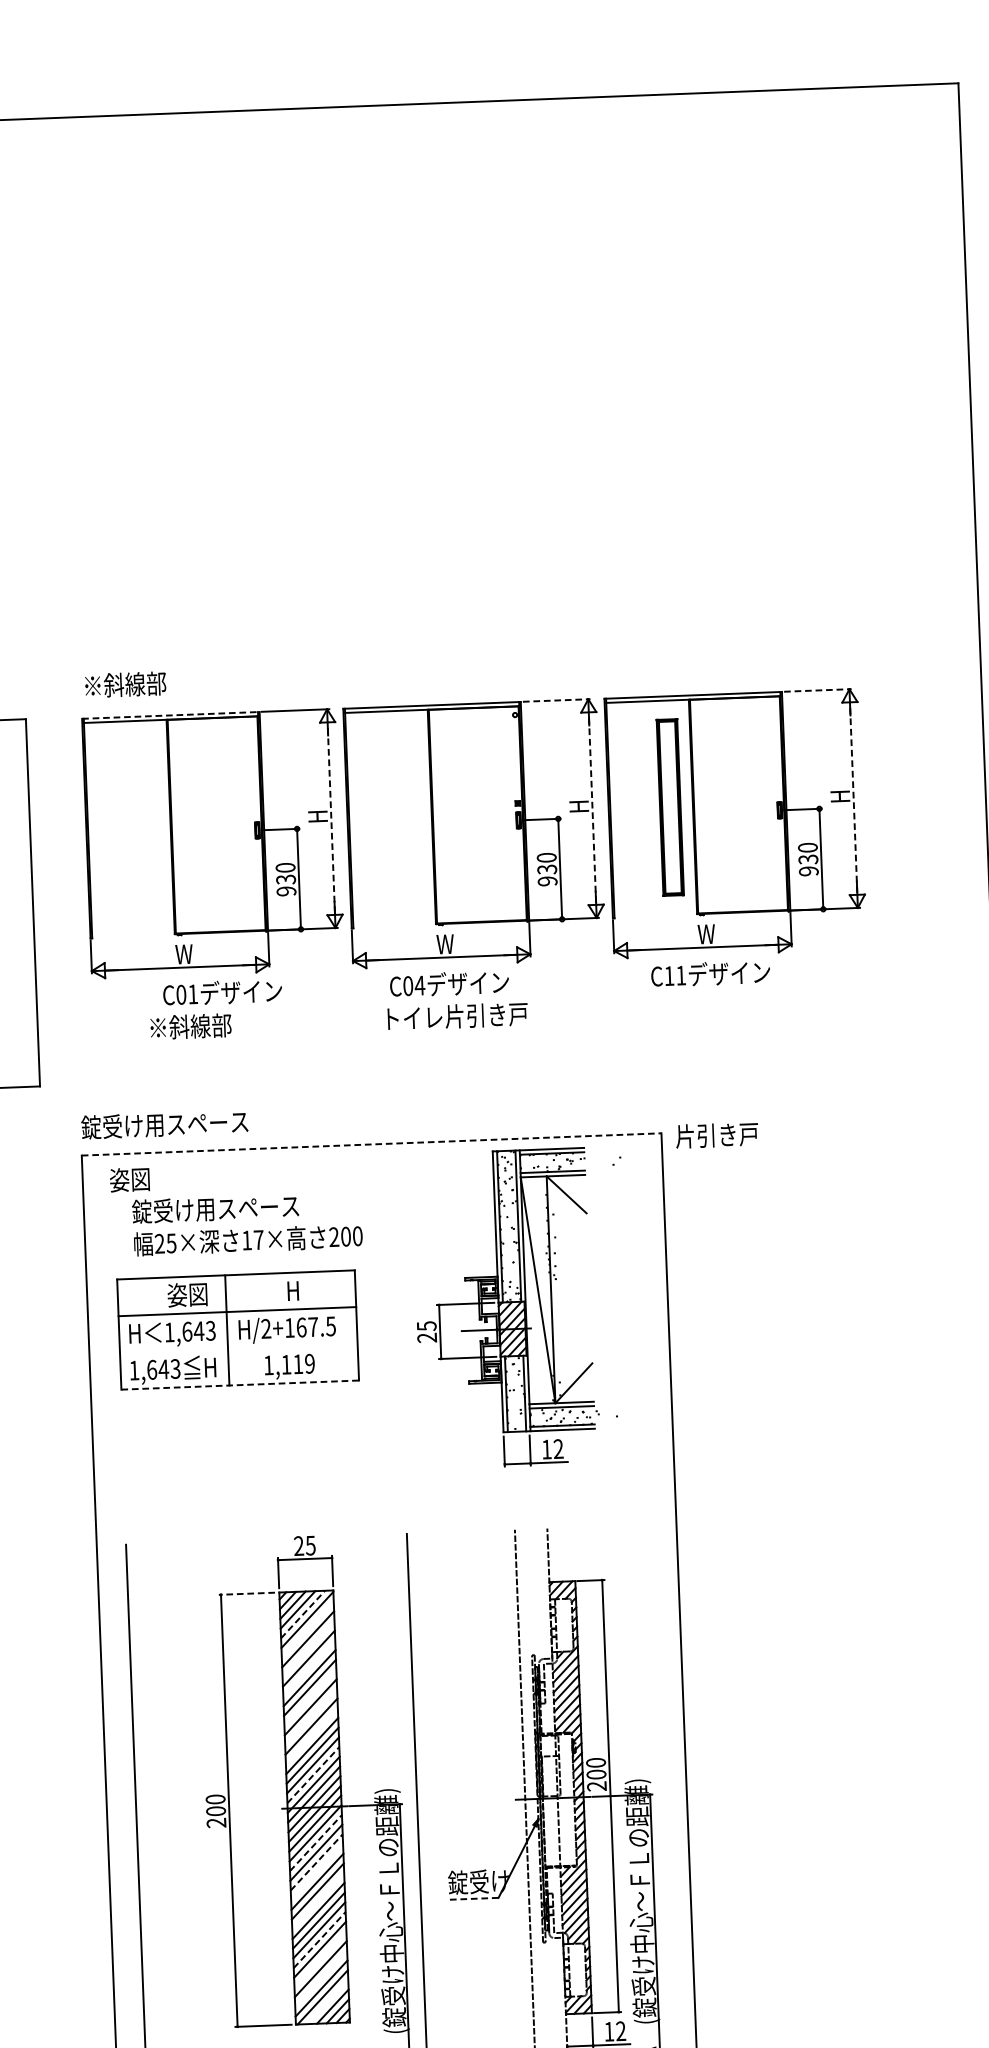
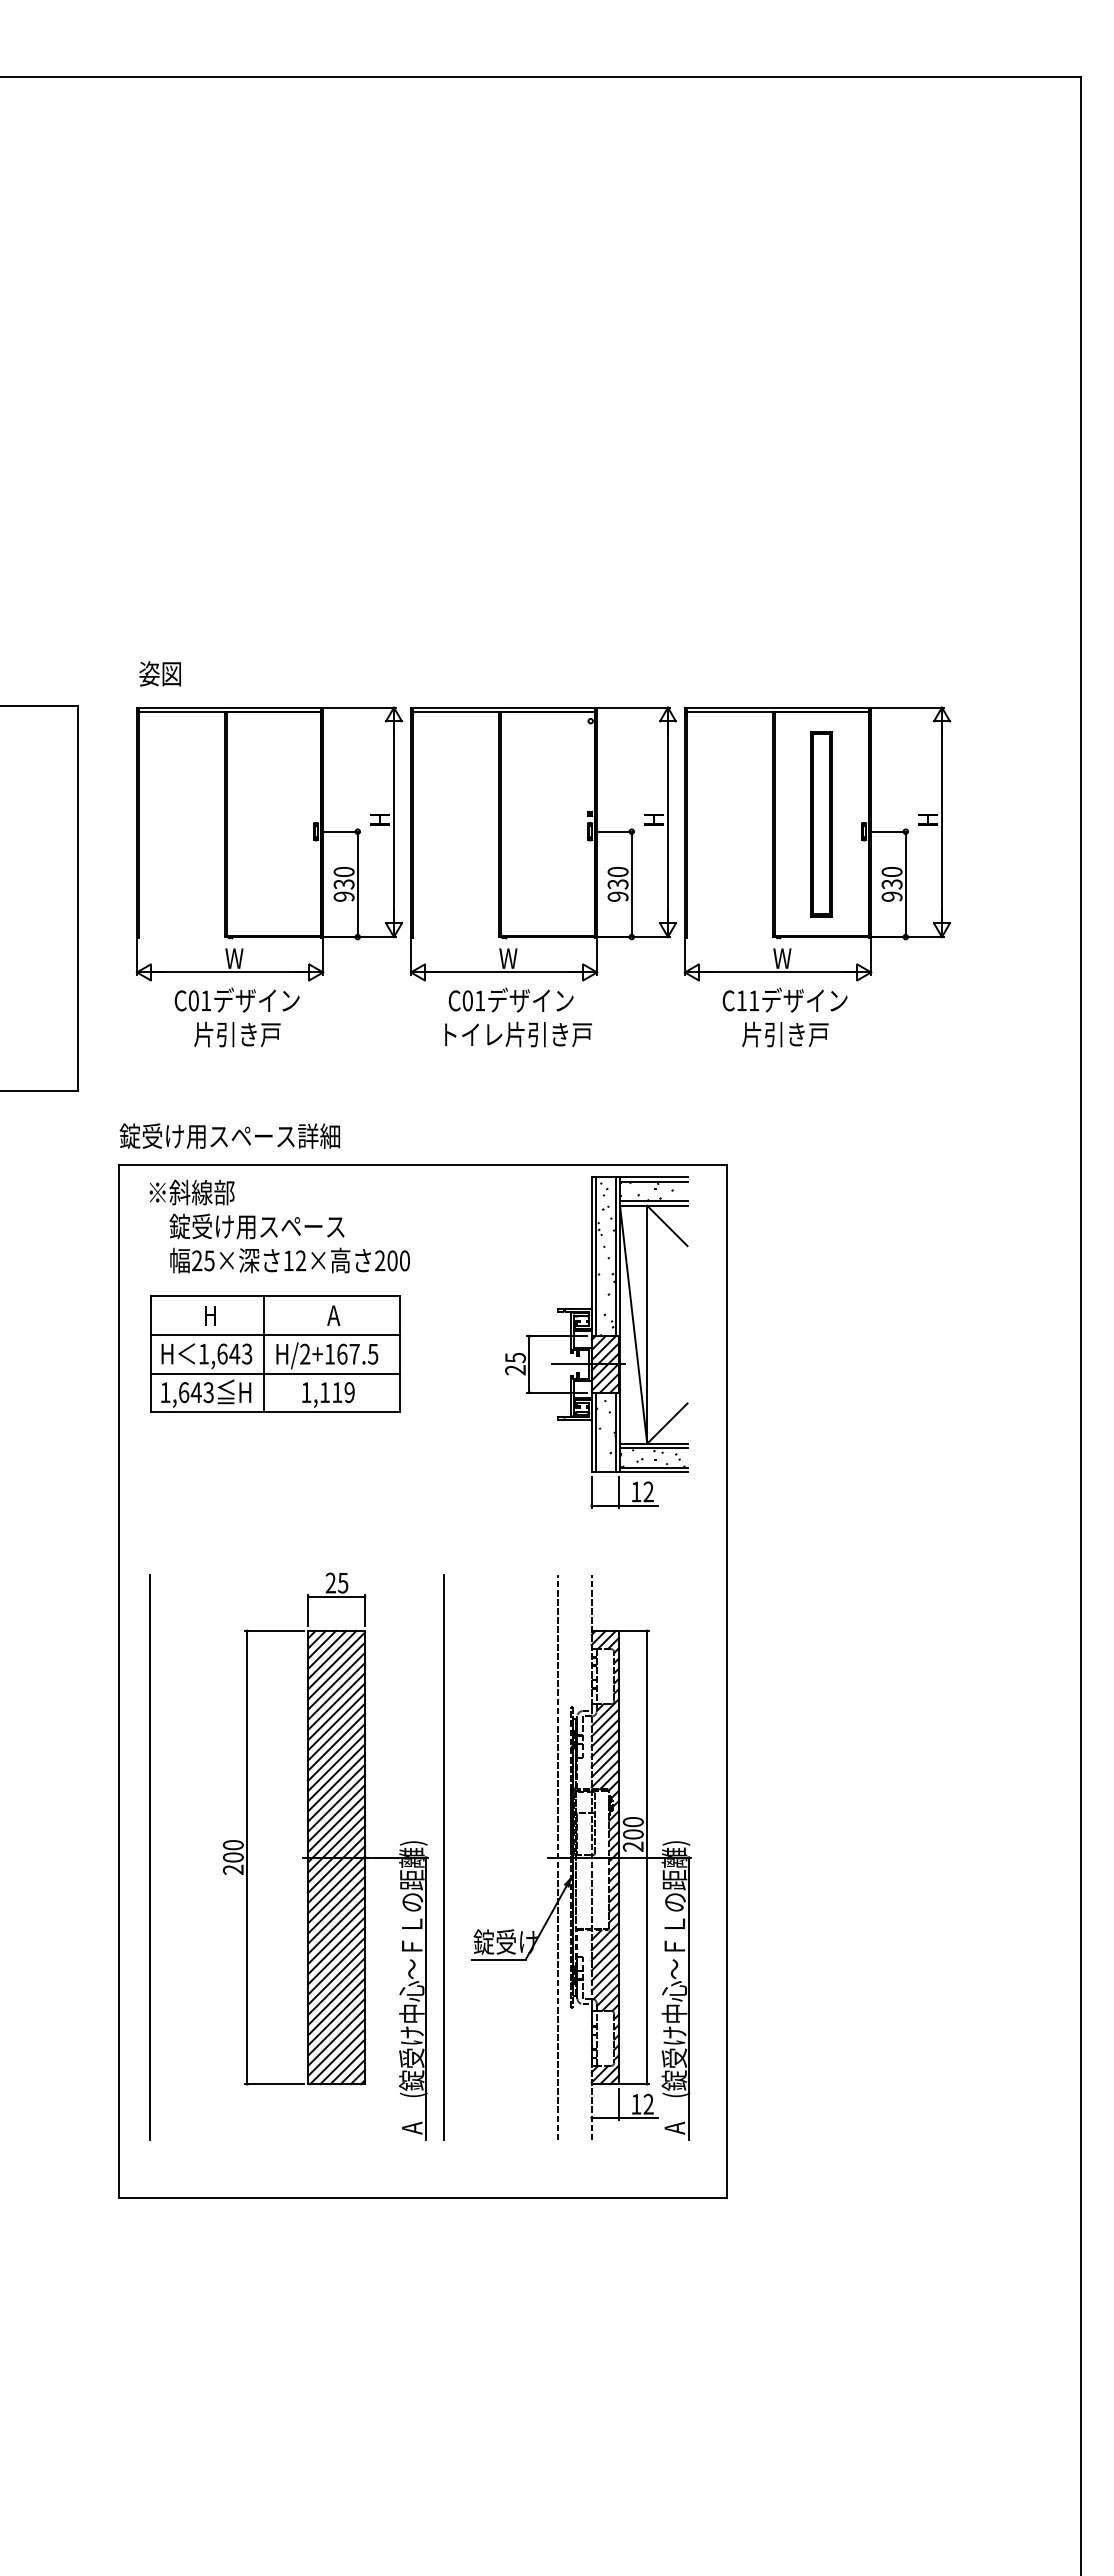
text: (124, 684) -> (182, 673), ※斜線部 -> 姿図
line: (818, 690) -> (909, 707), dashed -> solid
line: (557, 700) -> (635, 707), dashed -> solid
line: (171, 715) -> (230, 707), dashed -> solid
line: (853, 798) -> (941, 822), dashed -> solid
part: (670, 807) -> (821, 824), moved
line: (592, 808) -> (668, 822), dashed -> solid
line: (331, 818) -> (394, 822), dashed -> solid
text: (419, 985) -> (479, 1000), C04 -> C01
text: (221, 991) -> (236, 999), moved
text: (189, 1026) -> (237, 1034), ※斜線部 -> 片引き戸
text: (271, 1119) -> (319, 1135), 錠受け用スペース -> 錠受け用スペース詳細
text: (717, 1135) -> (785, 1034), moved
line: (372, 1144) -> (423, 1165), dashed -> solid
text: (150, 1178) -> (190, 1192), 姿図 -> ※斜線部
text: (259, 1239) -> (301, 1260), 17× -> 12×
text: (291, 1290) -> (333, 1315), H -> A
text: (186, 1294) -> (223, 1315), 姿図 -> H
part: (503, 1308) -> (596, 1342), moved
line: (238, 1348) -> (275, 1373), added
line: (239, 1385) -> (275, 1412), dashed -> solid
line: (246, 1593) -> (273, 1630), dashed -> solid
line: (303, 1614) -> (332, 1654), dashed -> solid
line: (307, 1629) -> (336, 1670), added
line: (308, 1649) -> (336, 1691), added
line: (309, 1668) -> (336, 1711), added
line: (310, 1696) -> (336, 1741), added
line: (310, 1716) -> (336, 1762), added
line: (311, 1735) -> (336, 1782), added
line: (314, 1775) -> (337, 1823), dashed -> solid
line: (316, 1842) -> (337, 1894), dashed -> solid
line: (317, 1861) -> (337, 1914), dashed -> solid
line: (316, 1872) -> (336, 1925), added
line: (473, 1898) -> (499, 1959), dashed -> solid
line: (318, 1900) -> (336, 1955), added
line: (320, 1939) -> (337, 1996), dashed -> solid
line: (320, 1959) -> (336, 2016), added
line: (320, 1978) -> (336, 2036), added
line: (327, 2001) -> (342, 2061), added

